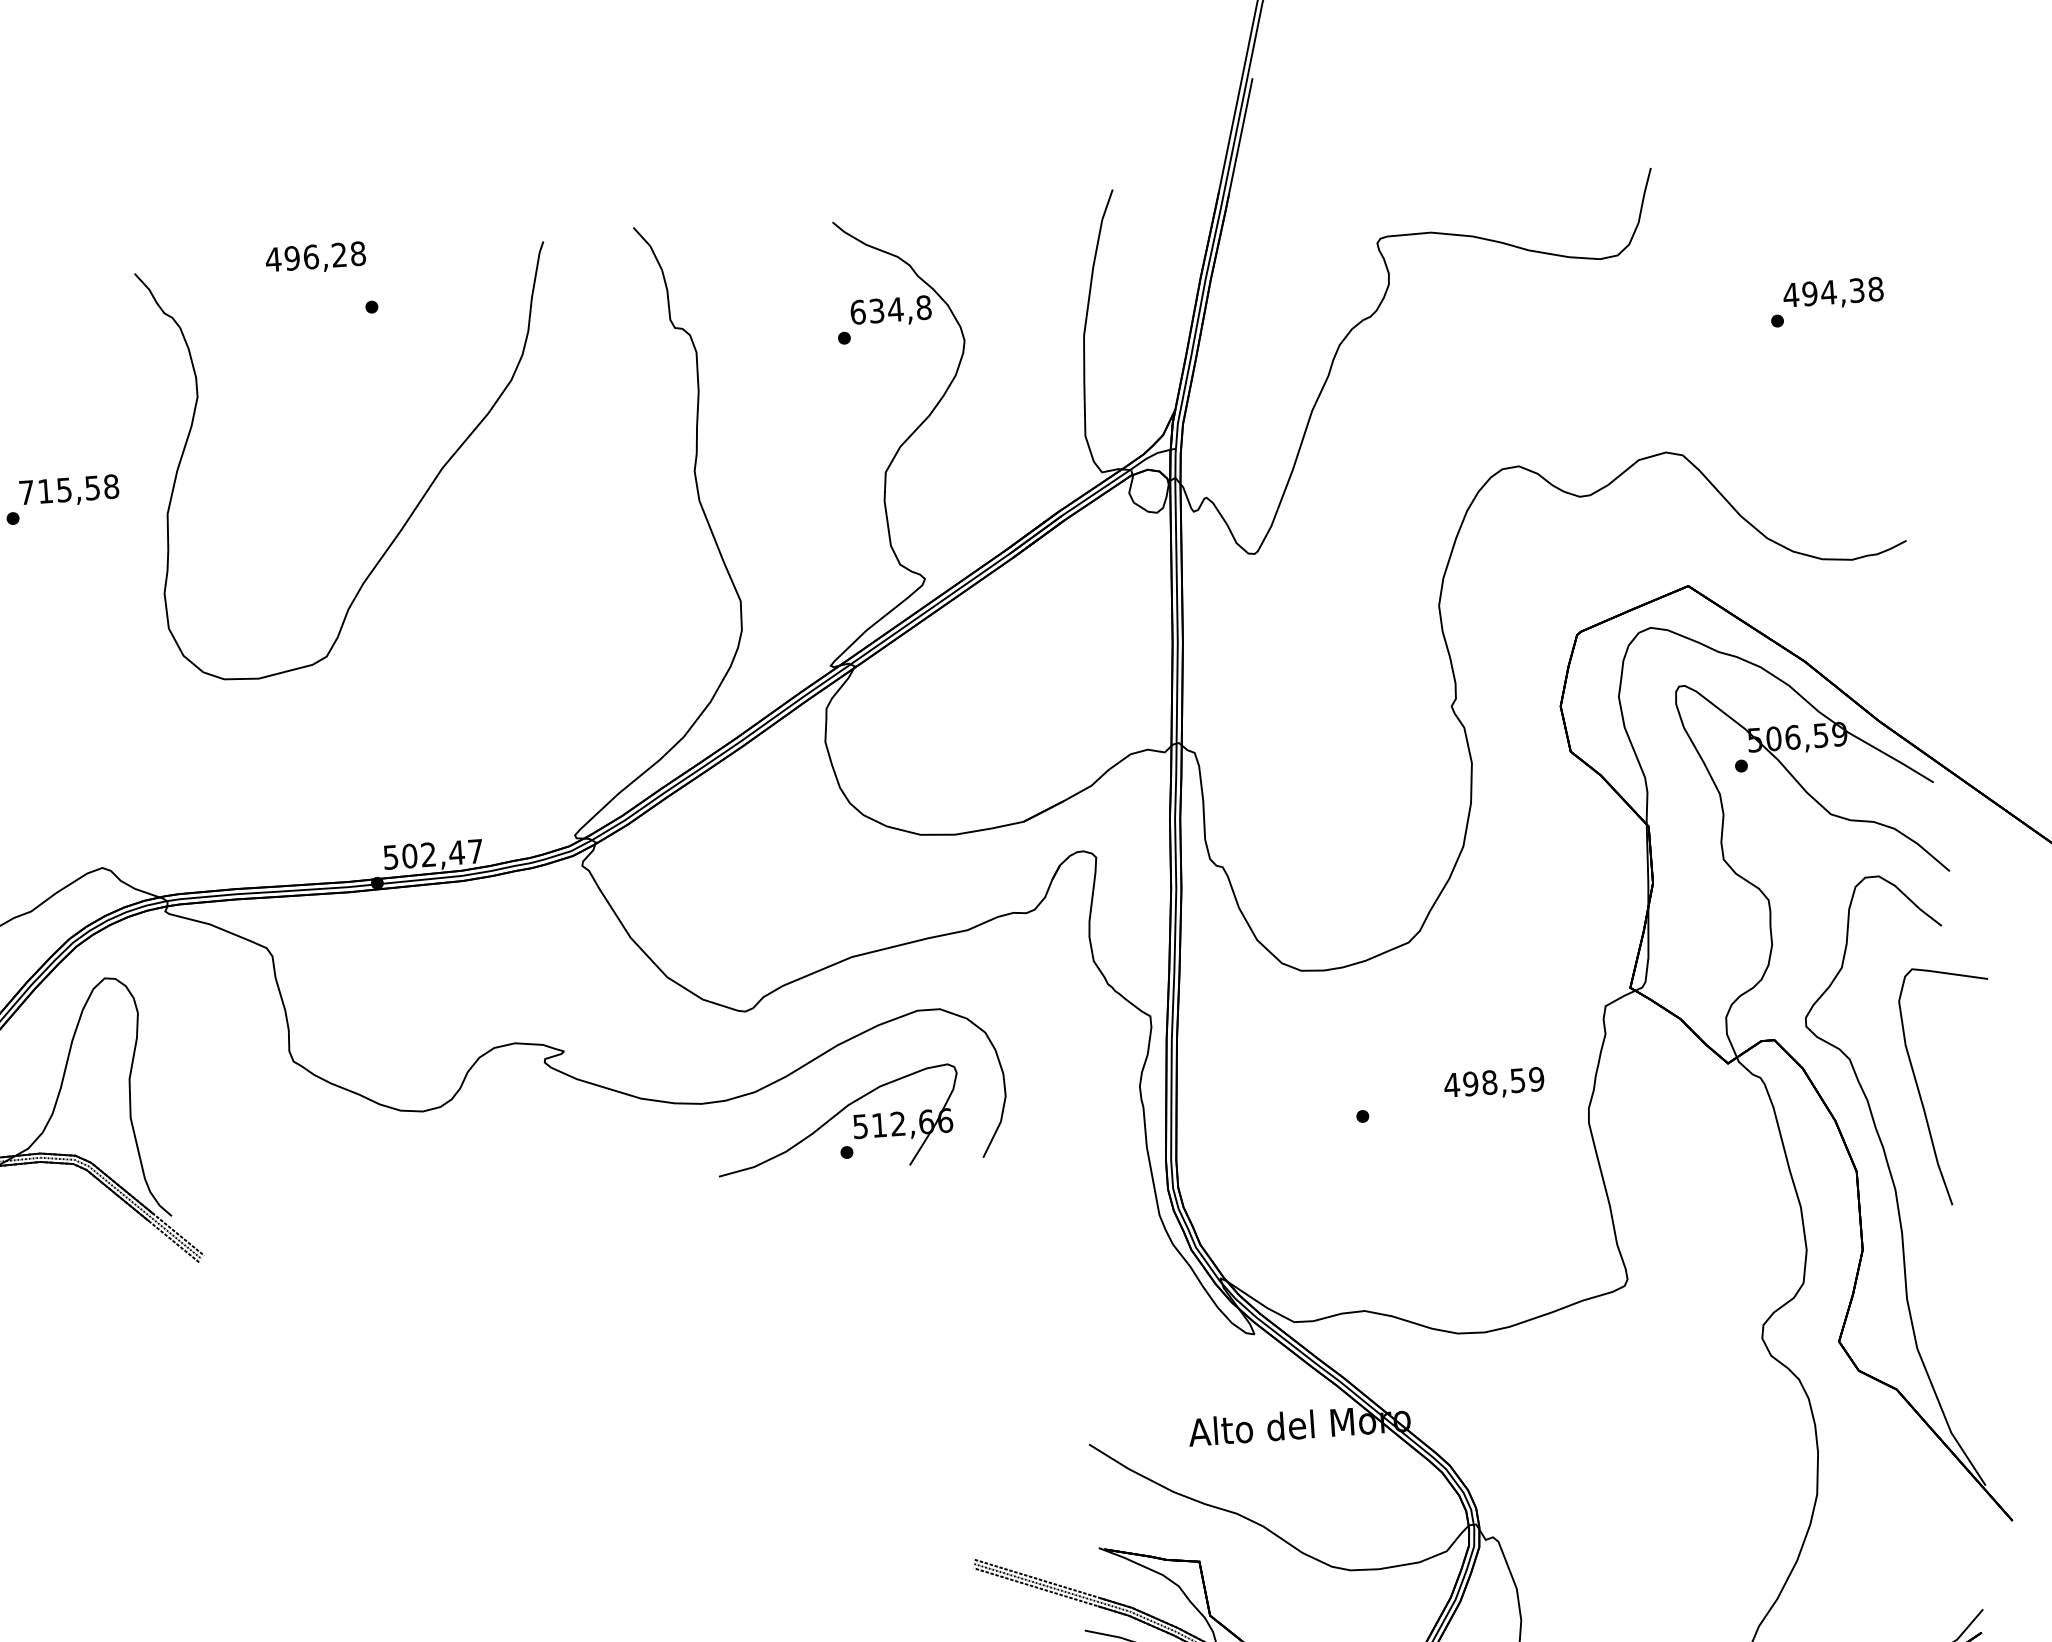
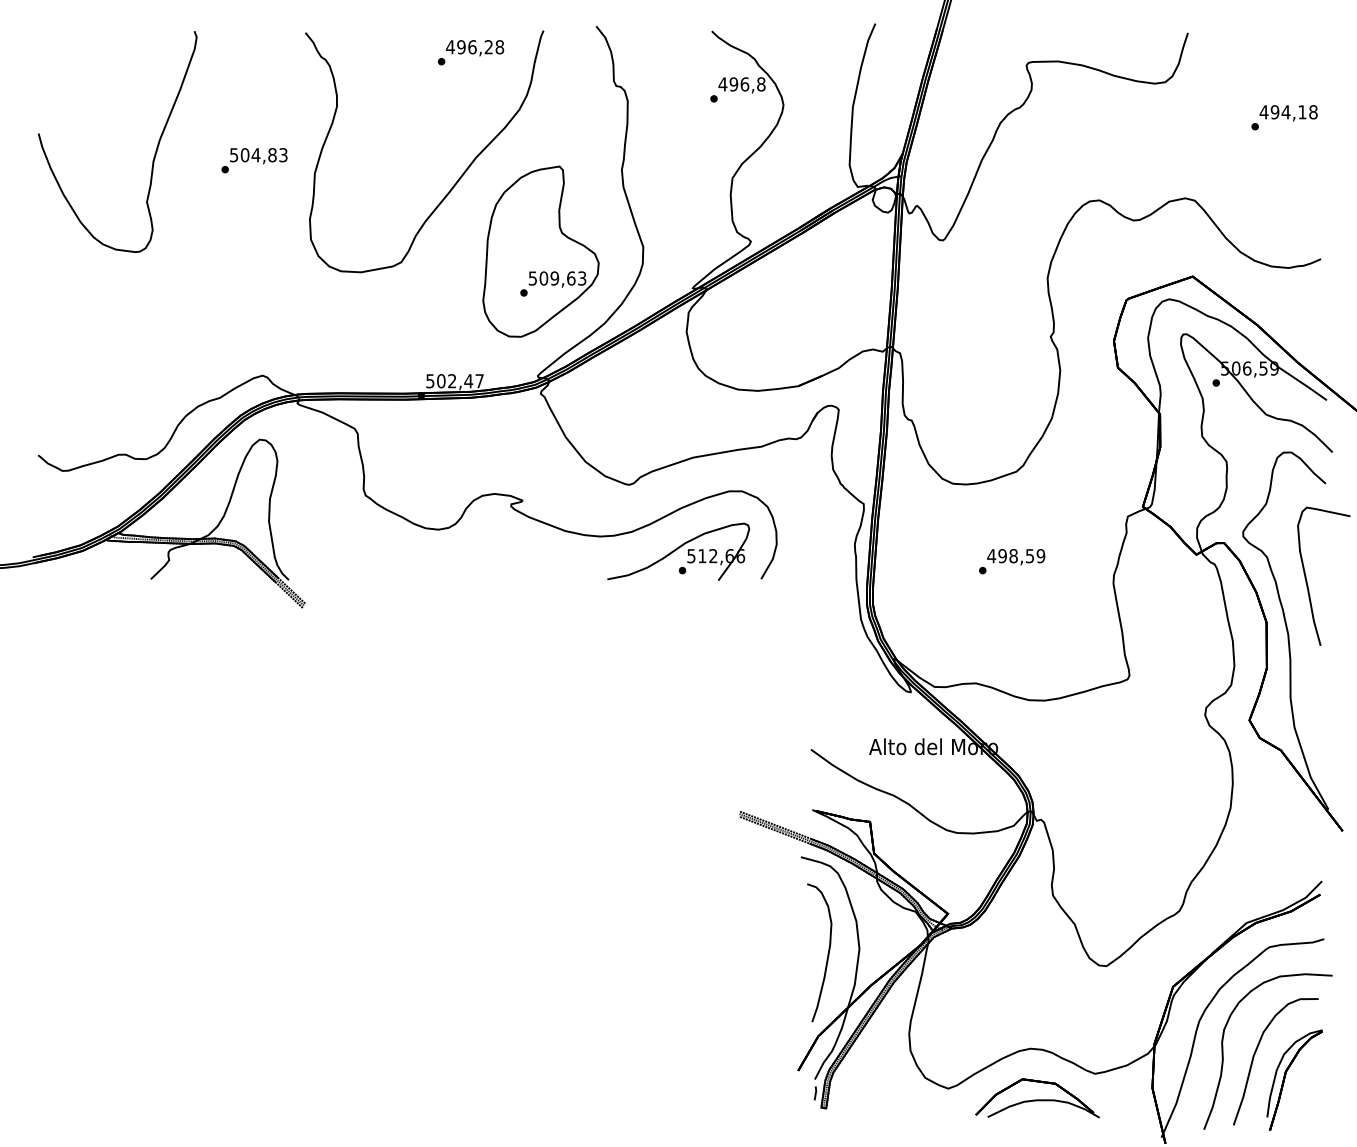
text: (316, 258) -> (475, 48), moved
text: (1857, 290) -> (1302, 112), 494,38 -> 494,18
text: (876, 311) -> (733, 84), 634,8 -> 496,8
text: (68, 490) -> (258, 155), 715,58 -> 504,83
part: (564, 621) -> (540, 251), added
text: (1494, 1084) -> (1016, 557), moved

